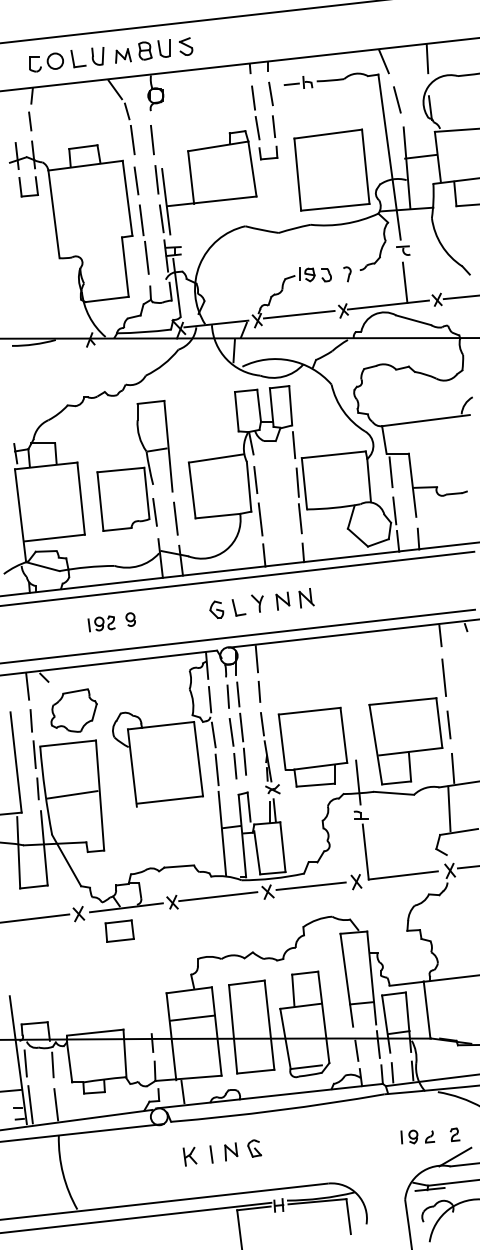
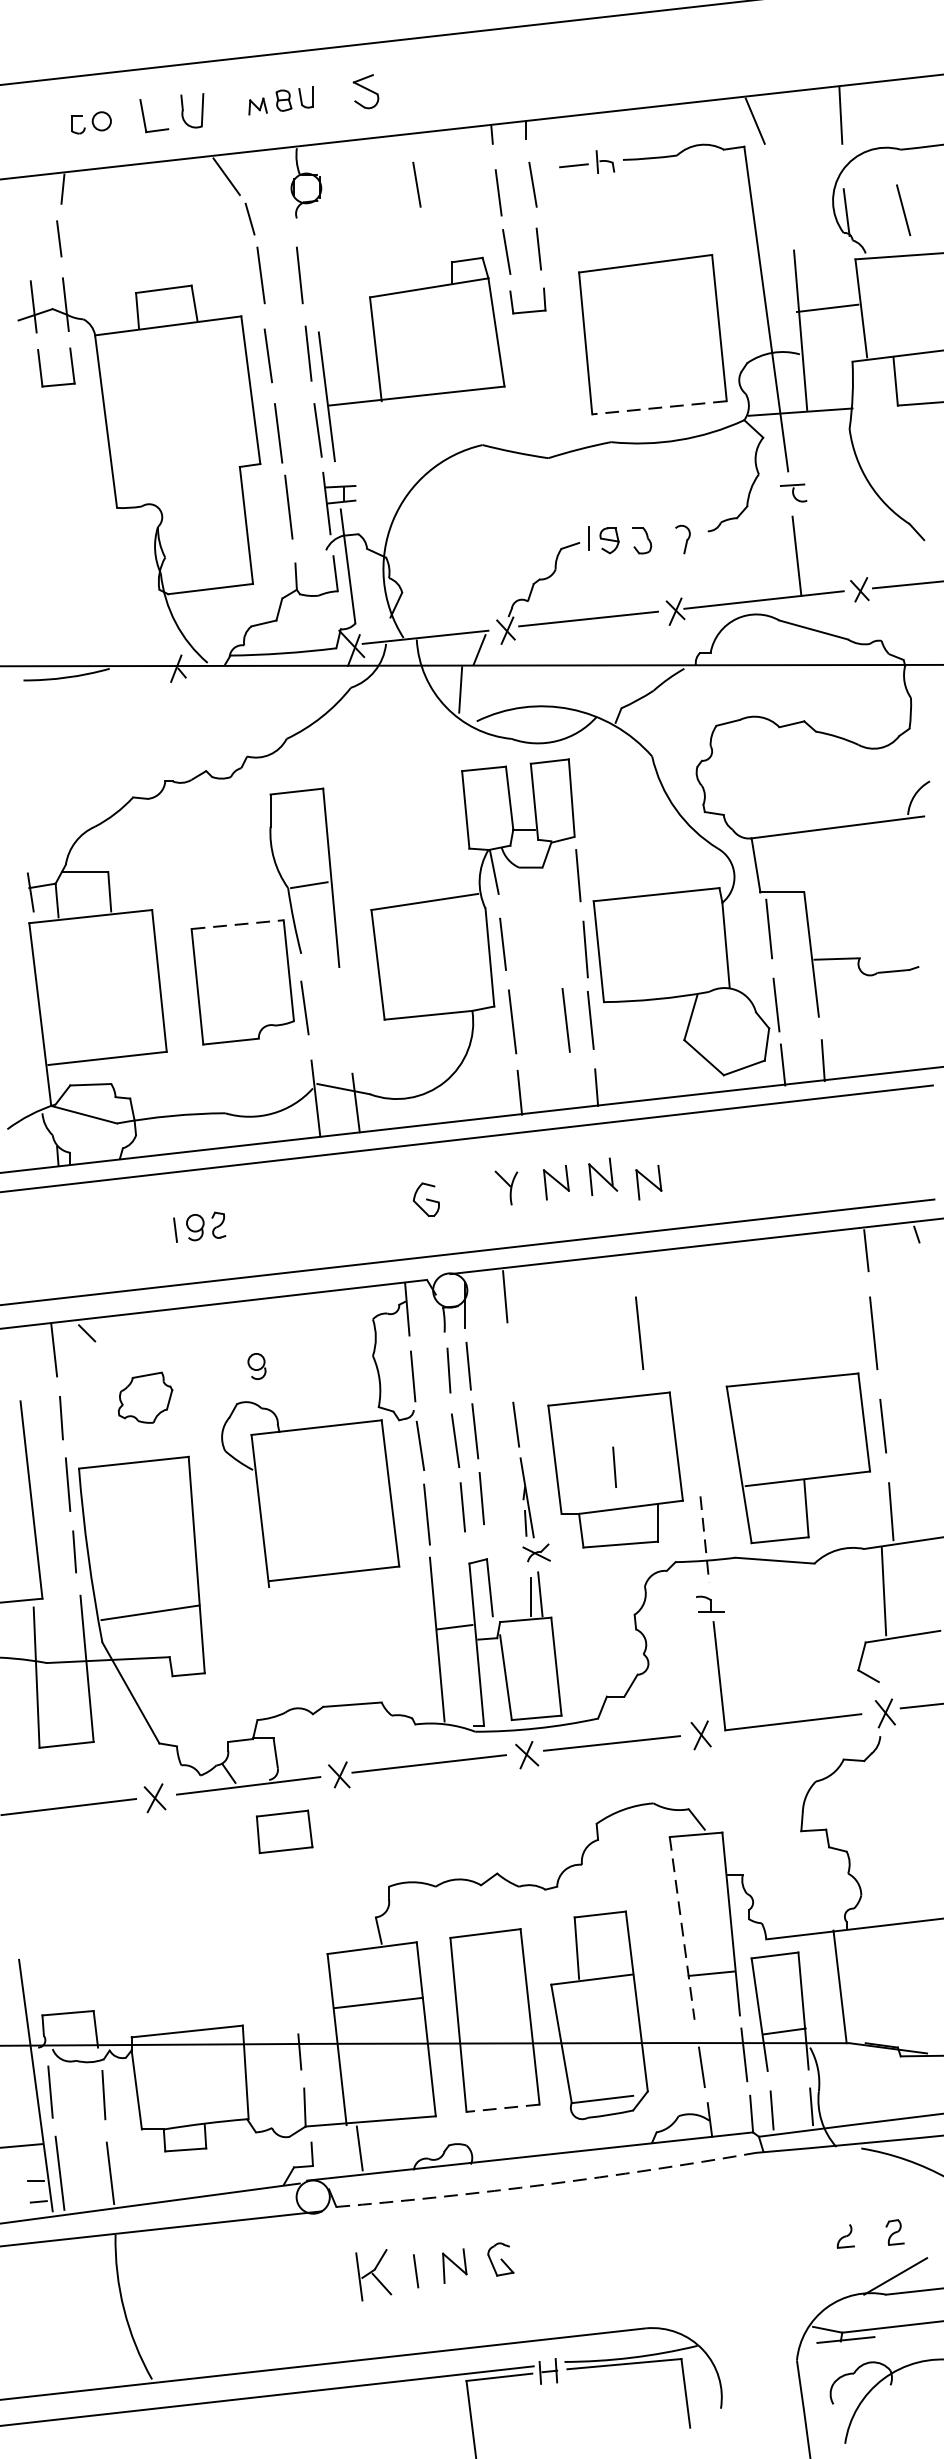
part: (142, 51) -> (280, 101), size x0.6
part: (46, 62) -> (91, 122), size x0.6
line: (211, 93) -> (415, 183), added
line: (397, 99) -> (903, 209), moved
line: (334, 207) -> (657, 408), solid -> dashed
line: (120, 470) -> (236, 925), solid -> dashed
line: (175, 518) -> (565, 1019), moved
part: (329, 600) -> (648, 1181), added
part: (238, 607) -> (469, 1195), removed
part: (130, 619) -> (256, 1366), moved
line: (324, 677) -> (638, 1332), added
line: (259, 691) -> (614, 1466), moved
part: (73, 710) -> (144, 1397), size x0.6
line: (358, 783) -> (705, 1541), solid -> dashed
line: (72, 794) -> (150, 1612), moved
part: (119, 930) -> (284, 1830), moved
line: (346, 980) -> (681, 1928), solid -> dashed
line: (255, 1071) -> (502, 2107), solid -> dashed
arc: (278, 1110) -> (547, 2184), solid -> dashed
part: (409, 1136) -> (805, 2235), removed
part: (189, 1156) -> (372, 2275), size x1.4

